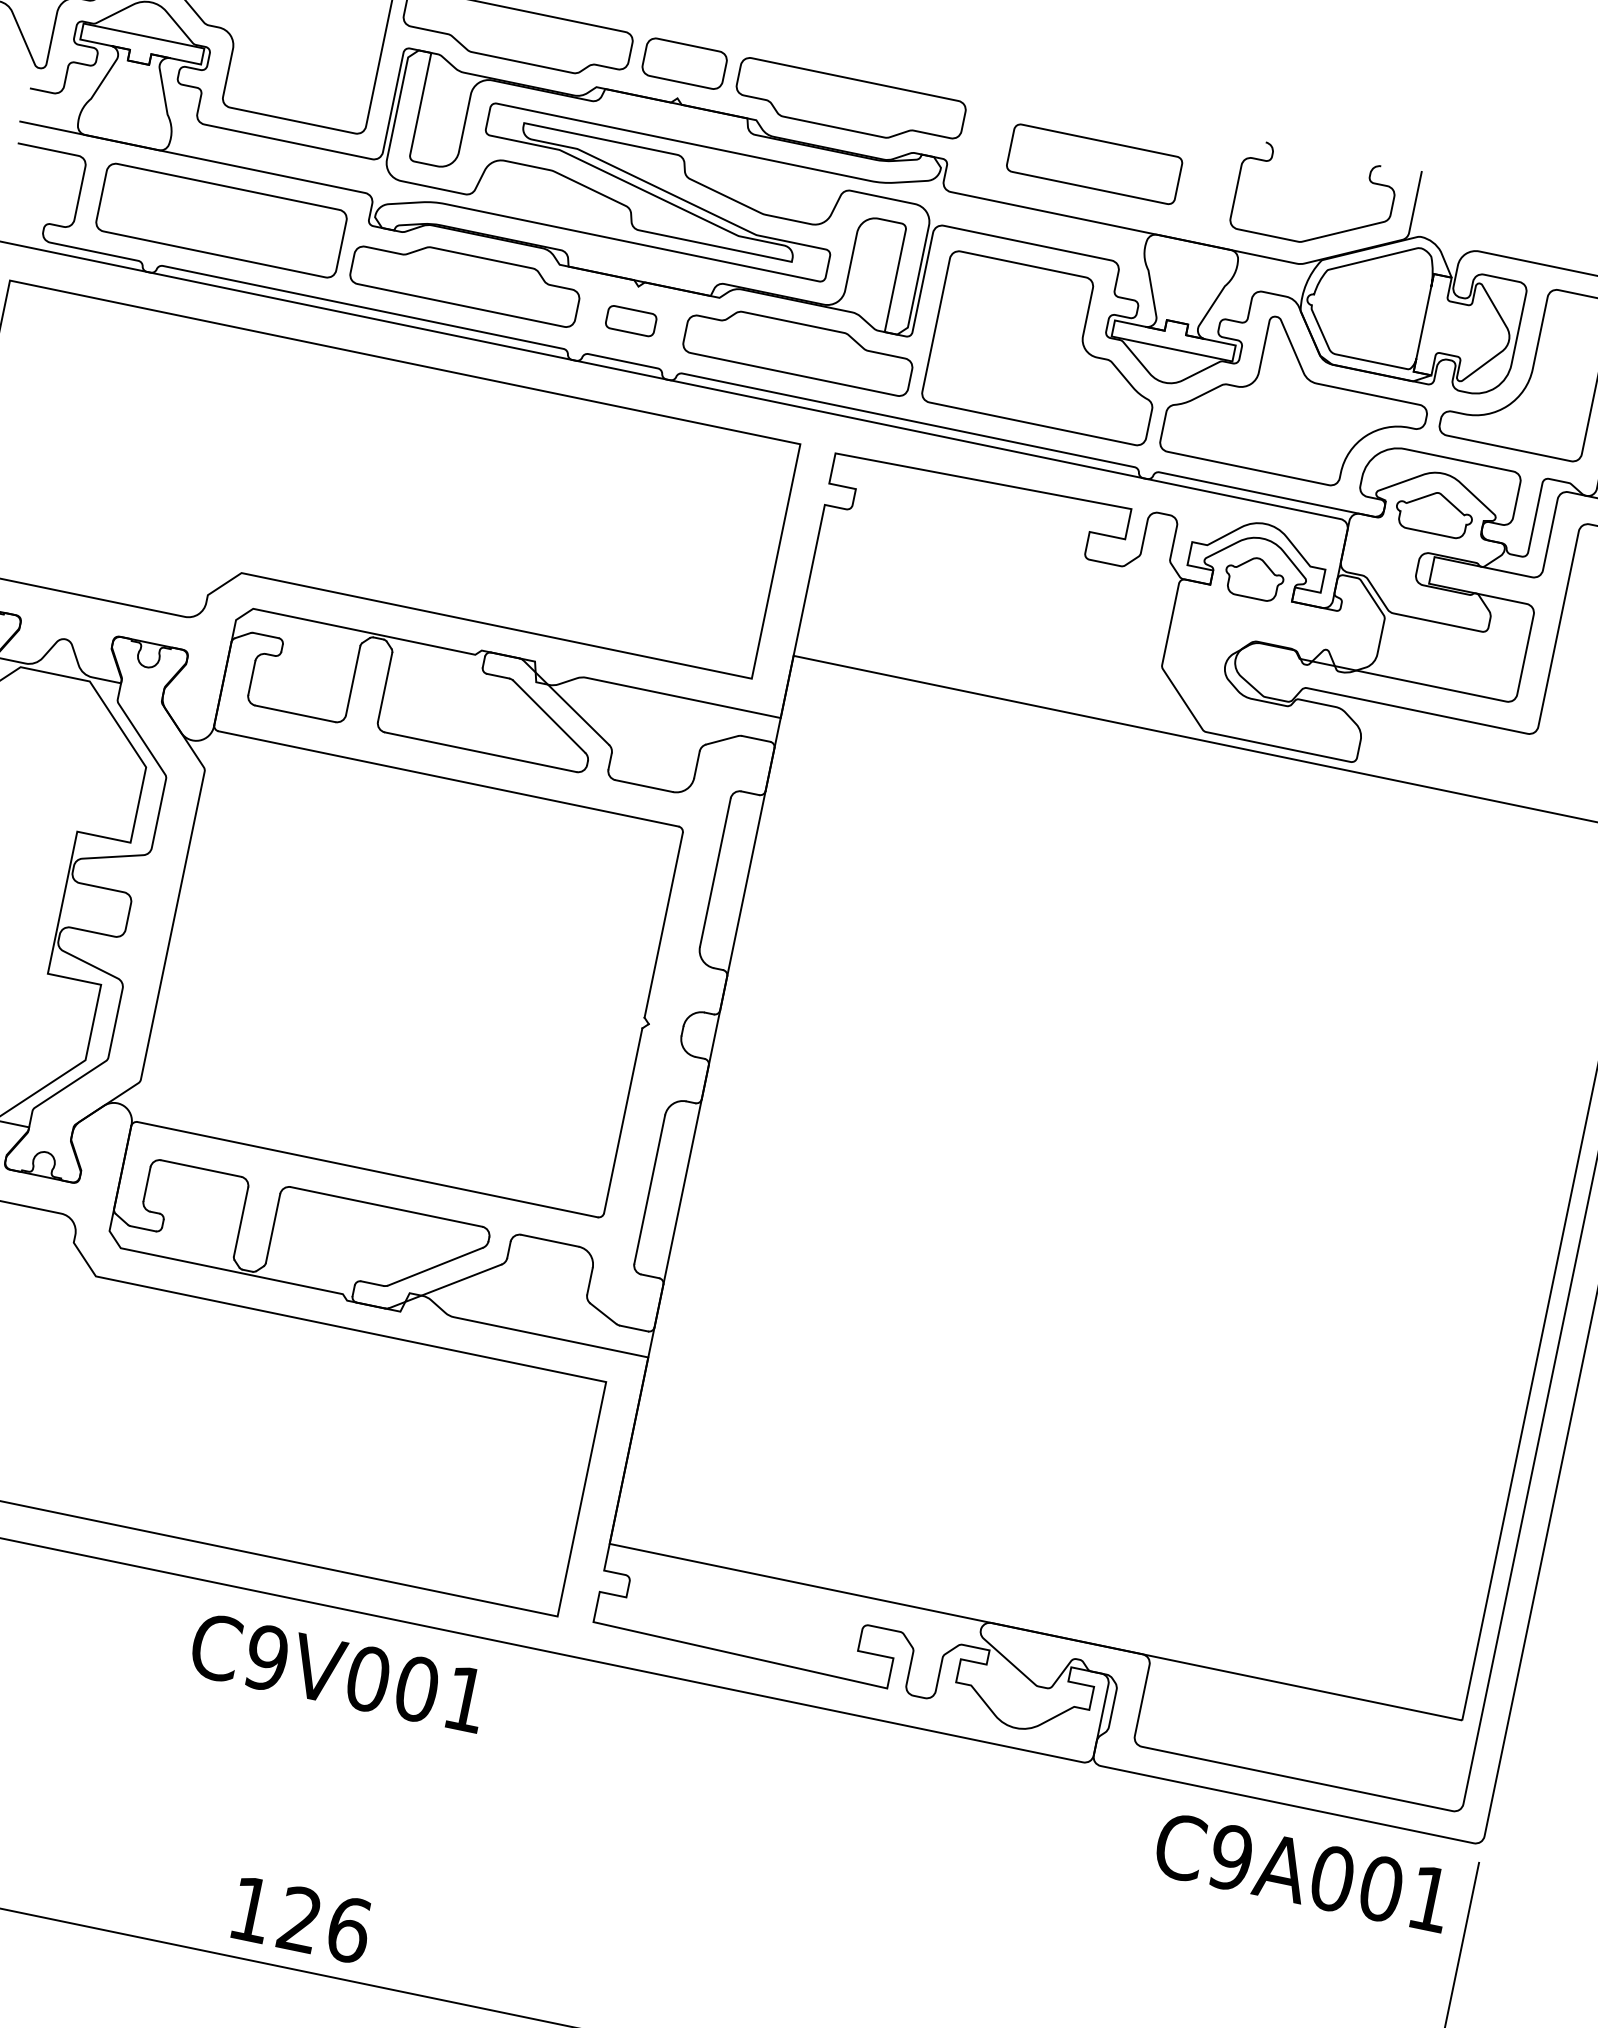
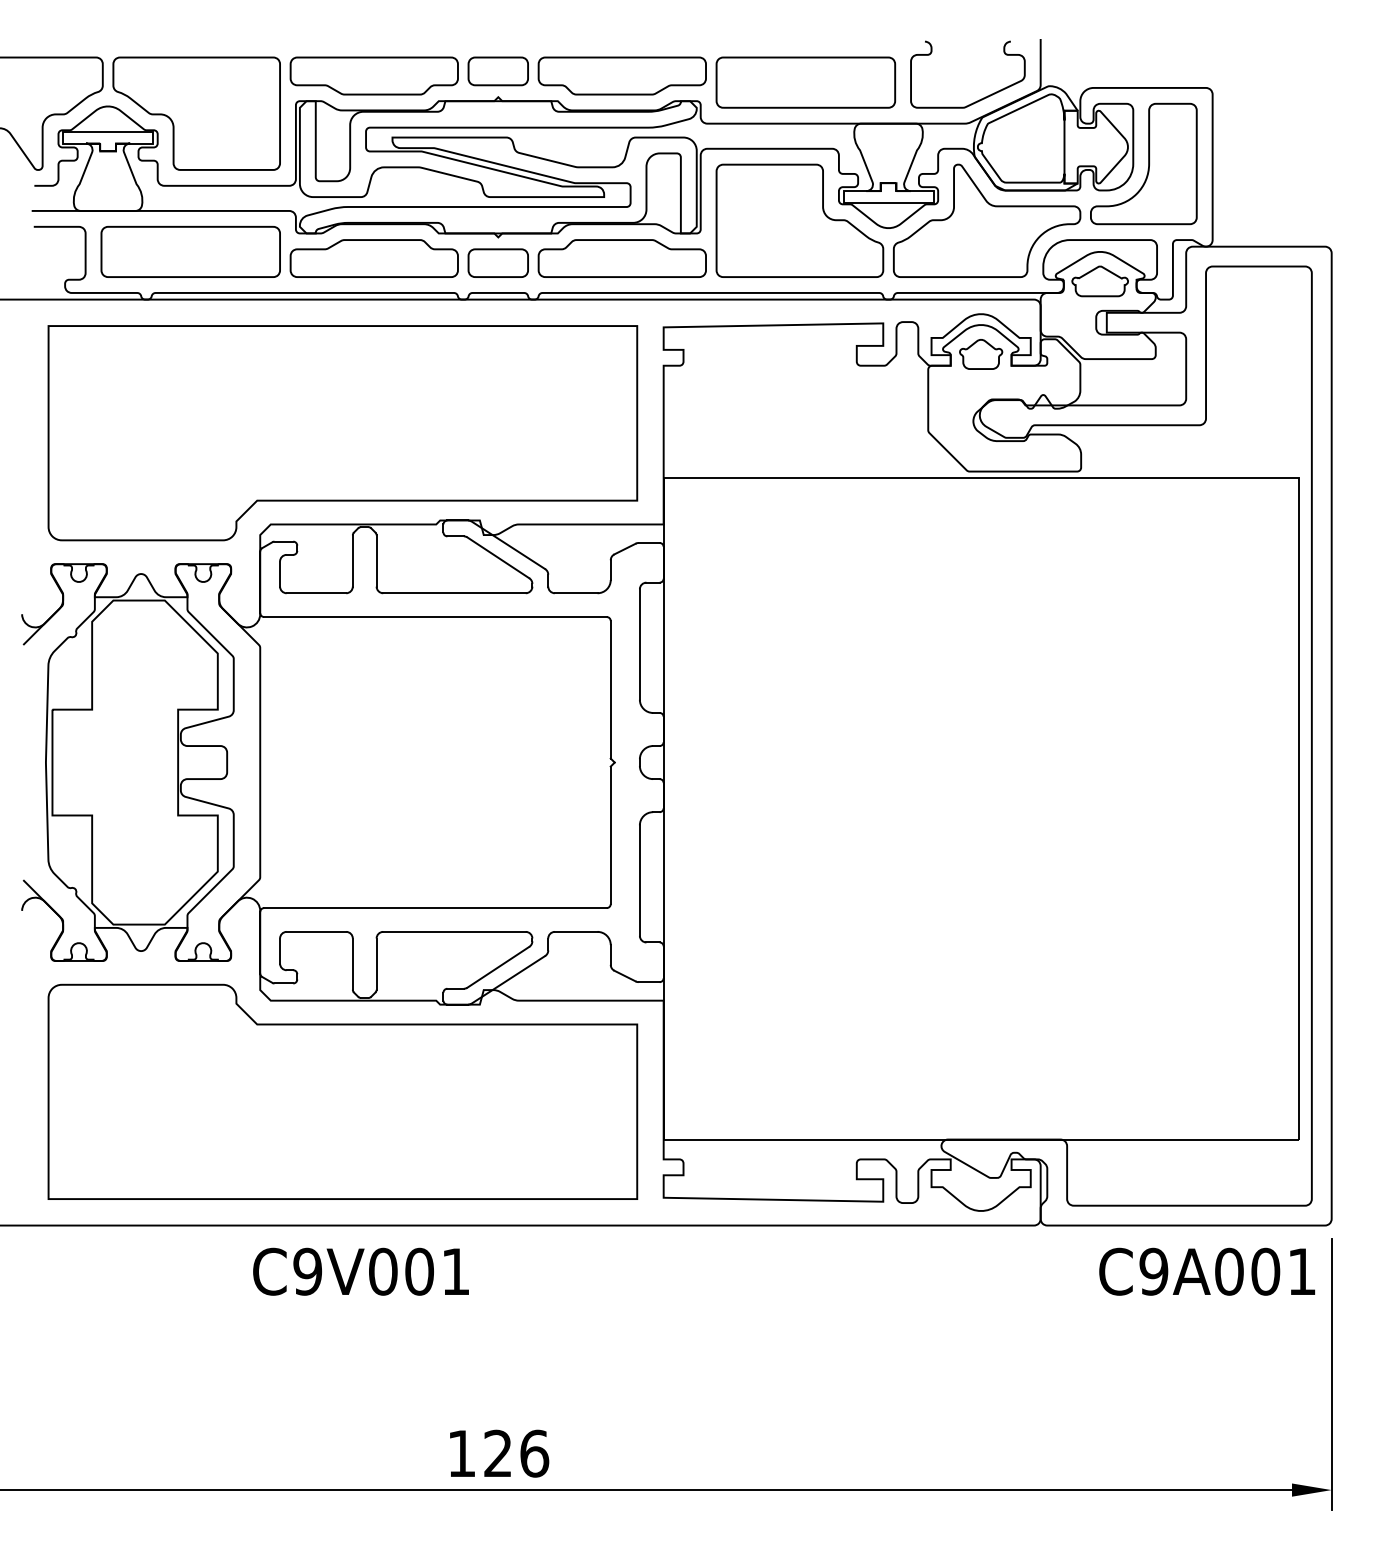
part: (1094, 164) -> (805, 82), size x1.43
part: (630, 320) -> (497, 262), size x1.67
text: (337, 1672) -> (360, 1271), moved

